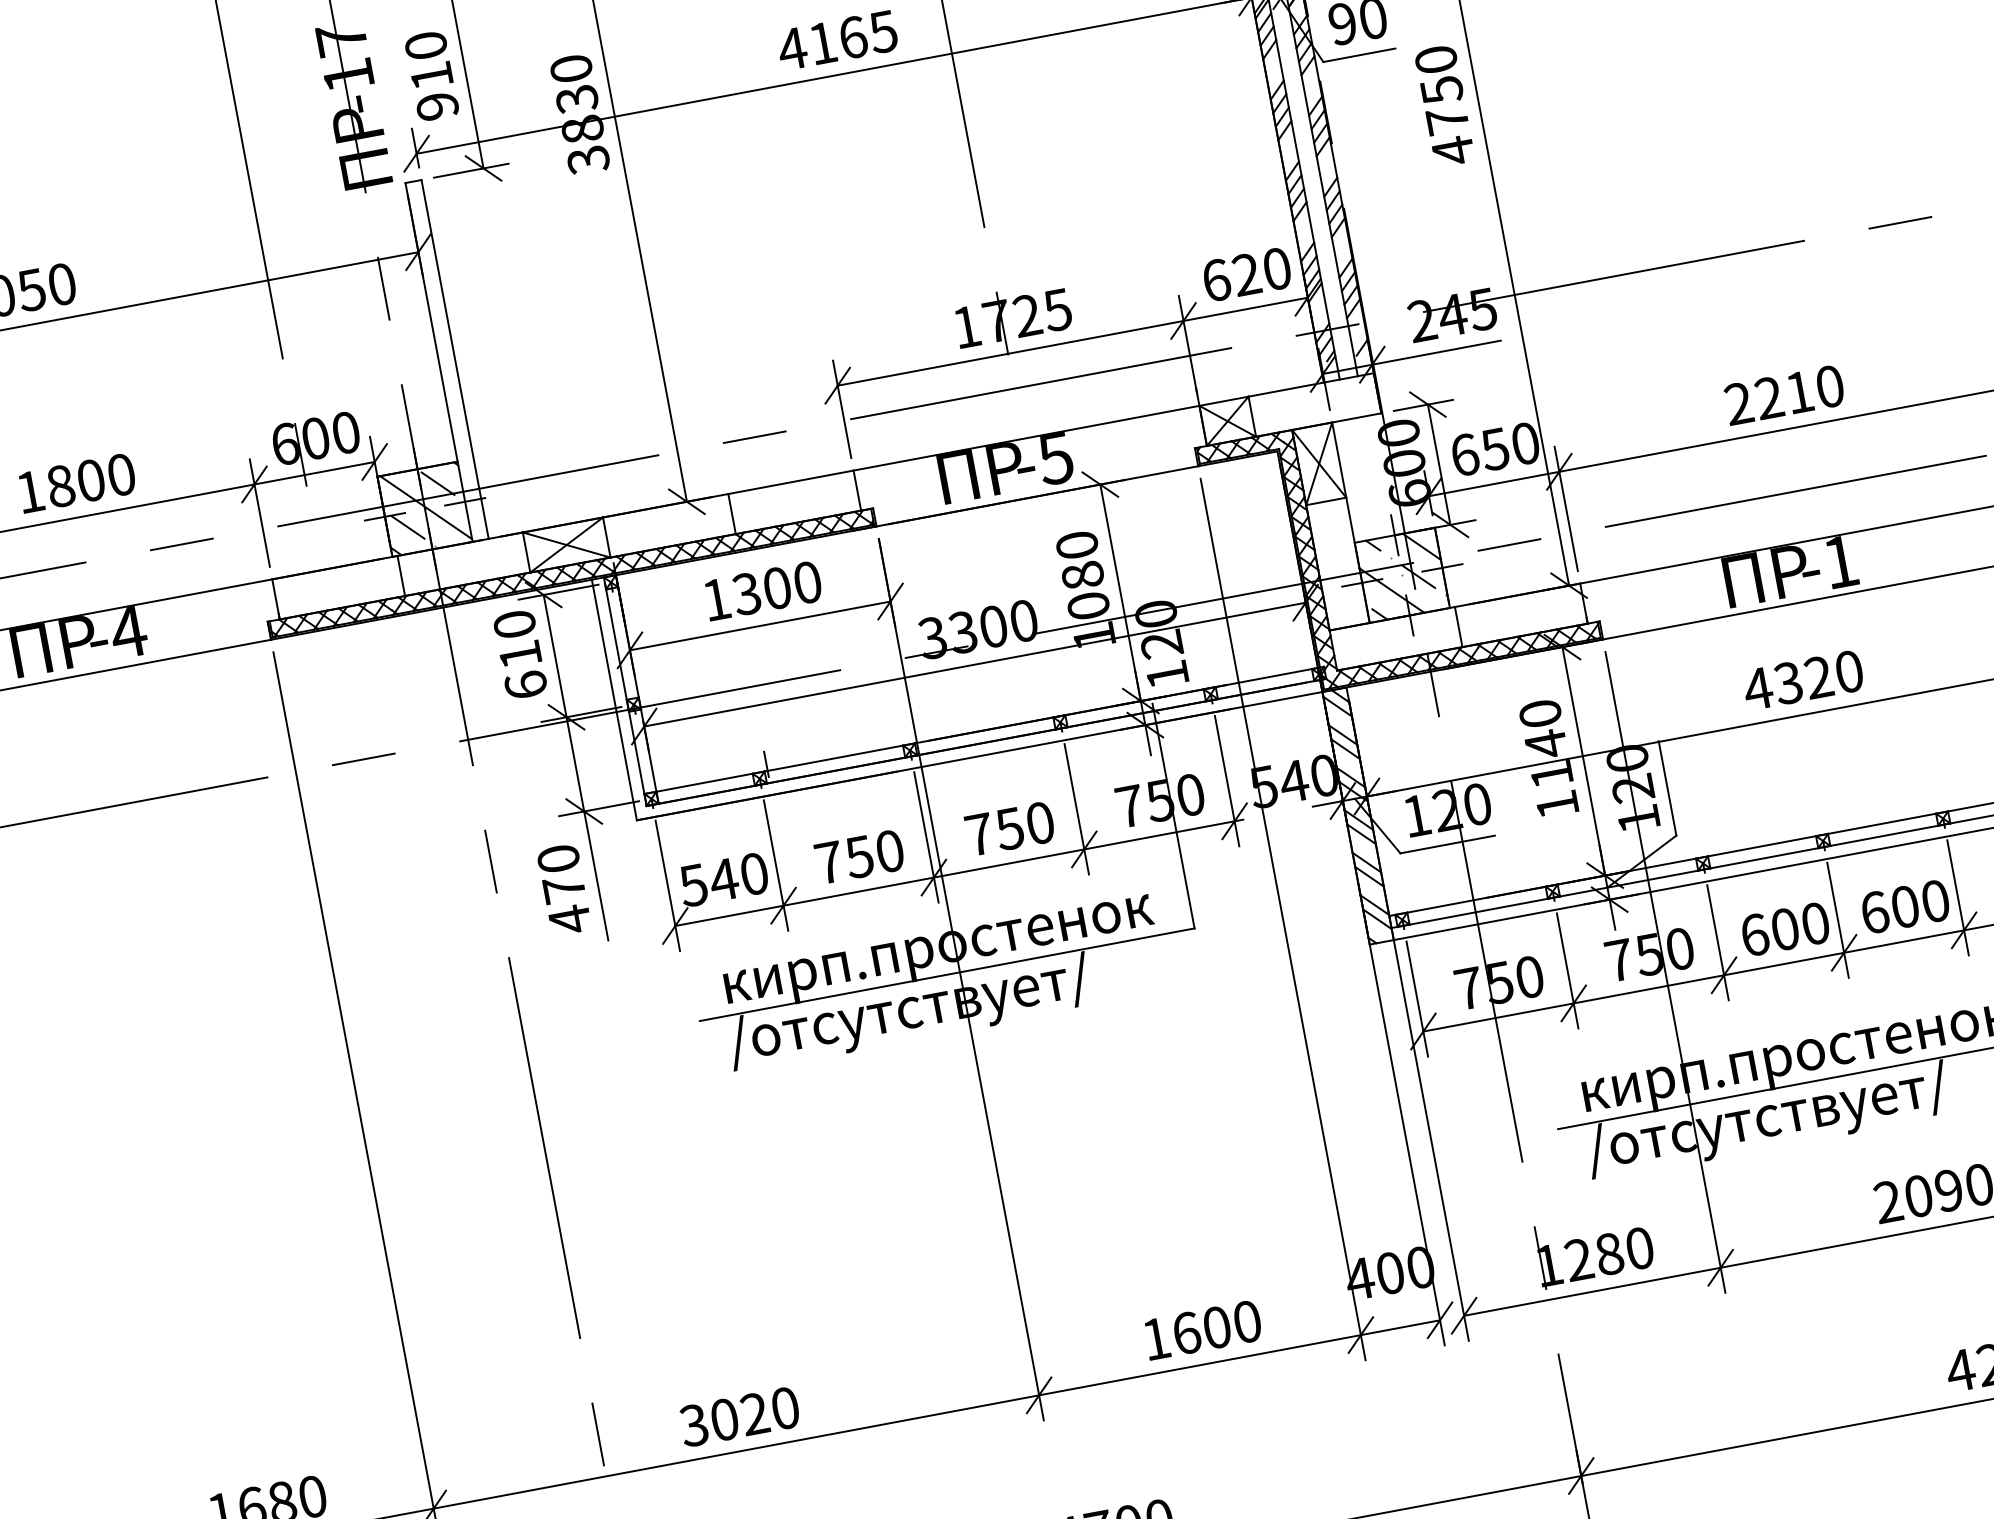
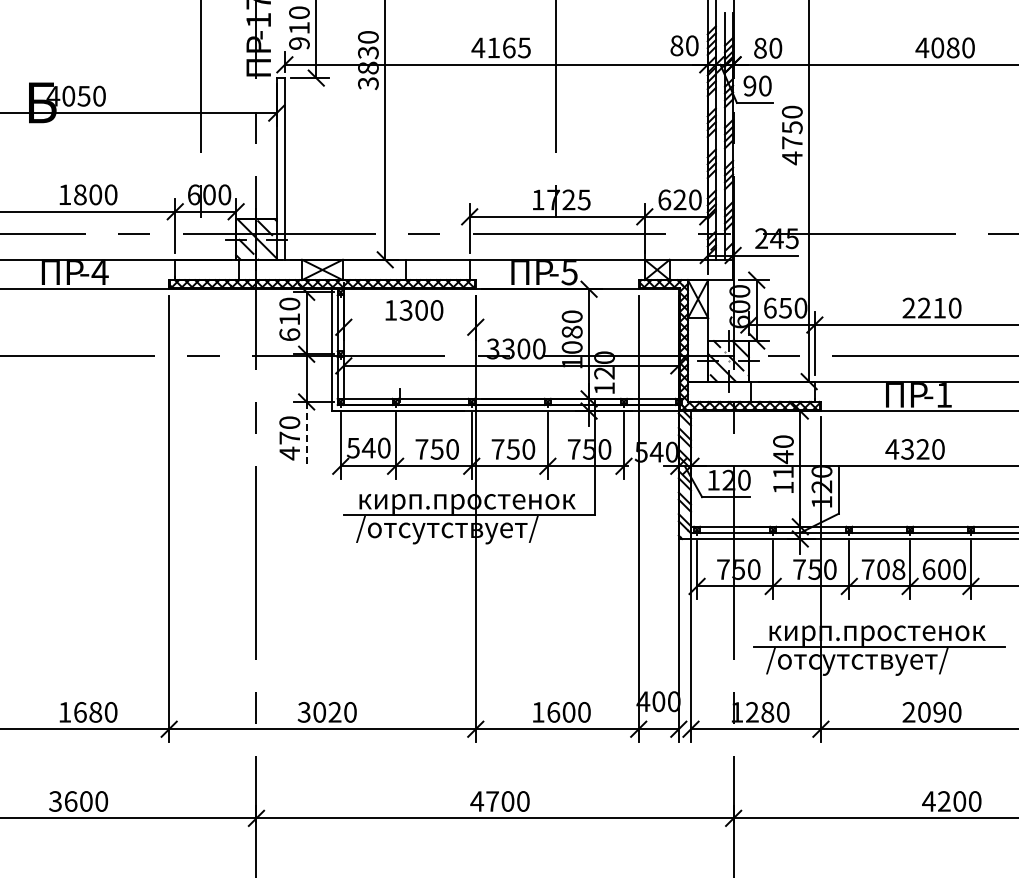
line: (759, 626) -> (409, 327), removed
line: (595, 875) -> (306, 434), solid -> dashed
text: (1785, 929) -> (883, 569), 600 -> 708

